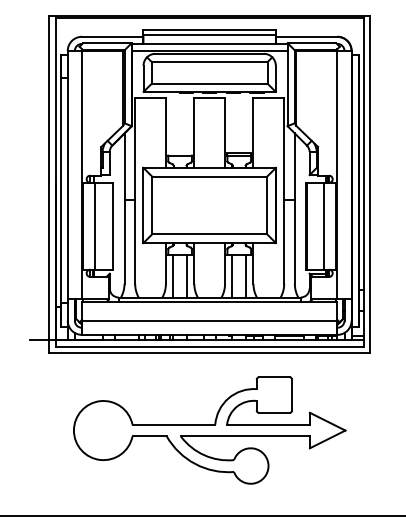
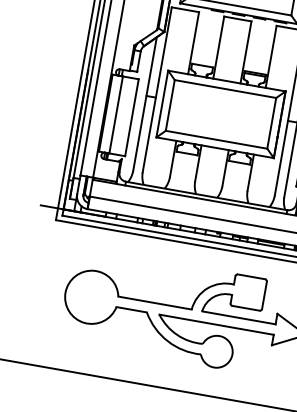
line: (173, 275) -> (178, 170), removed
line: (187, 275) -> (190, 173), removed
line: (232, 275) -> (230, 180), removed
line: (246, 275) -> (242, 182), removed

